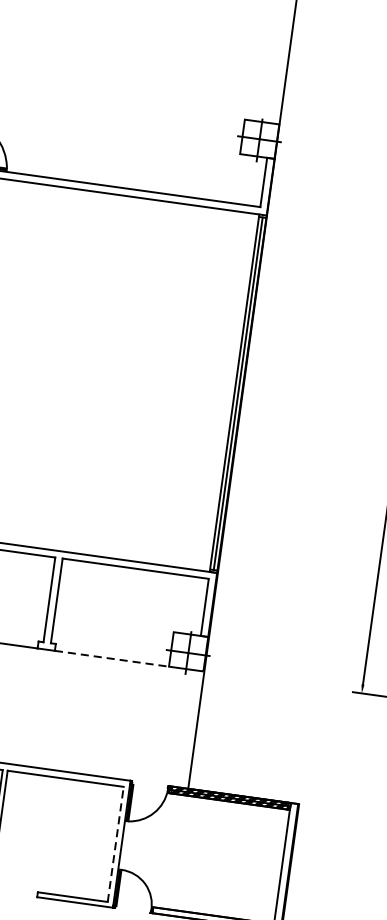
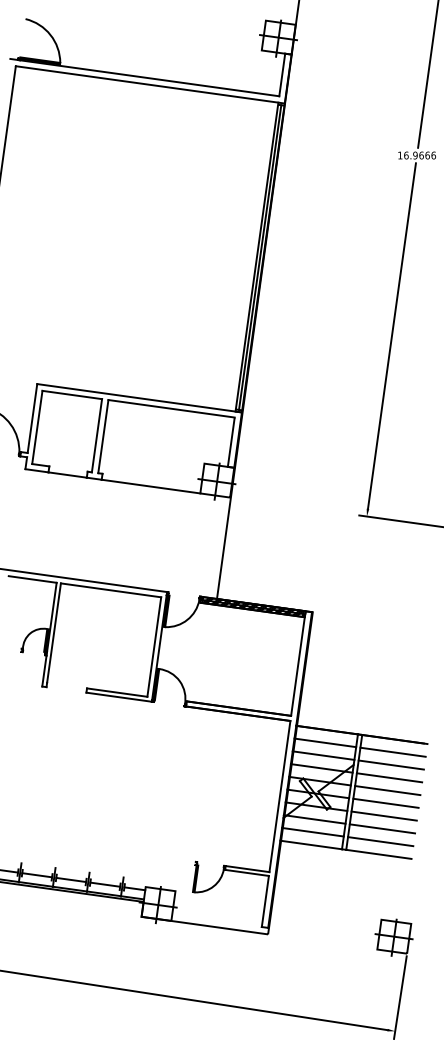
line: (112, 658) -> (151, 486), dashed -> solid
line: (115, 843) -> (154, 646), dashed -> solid

